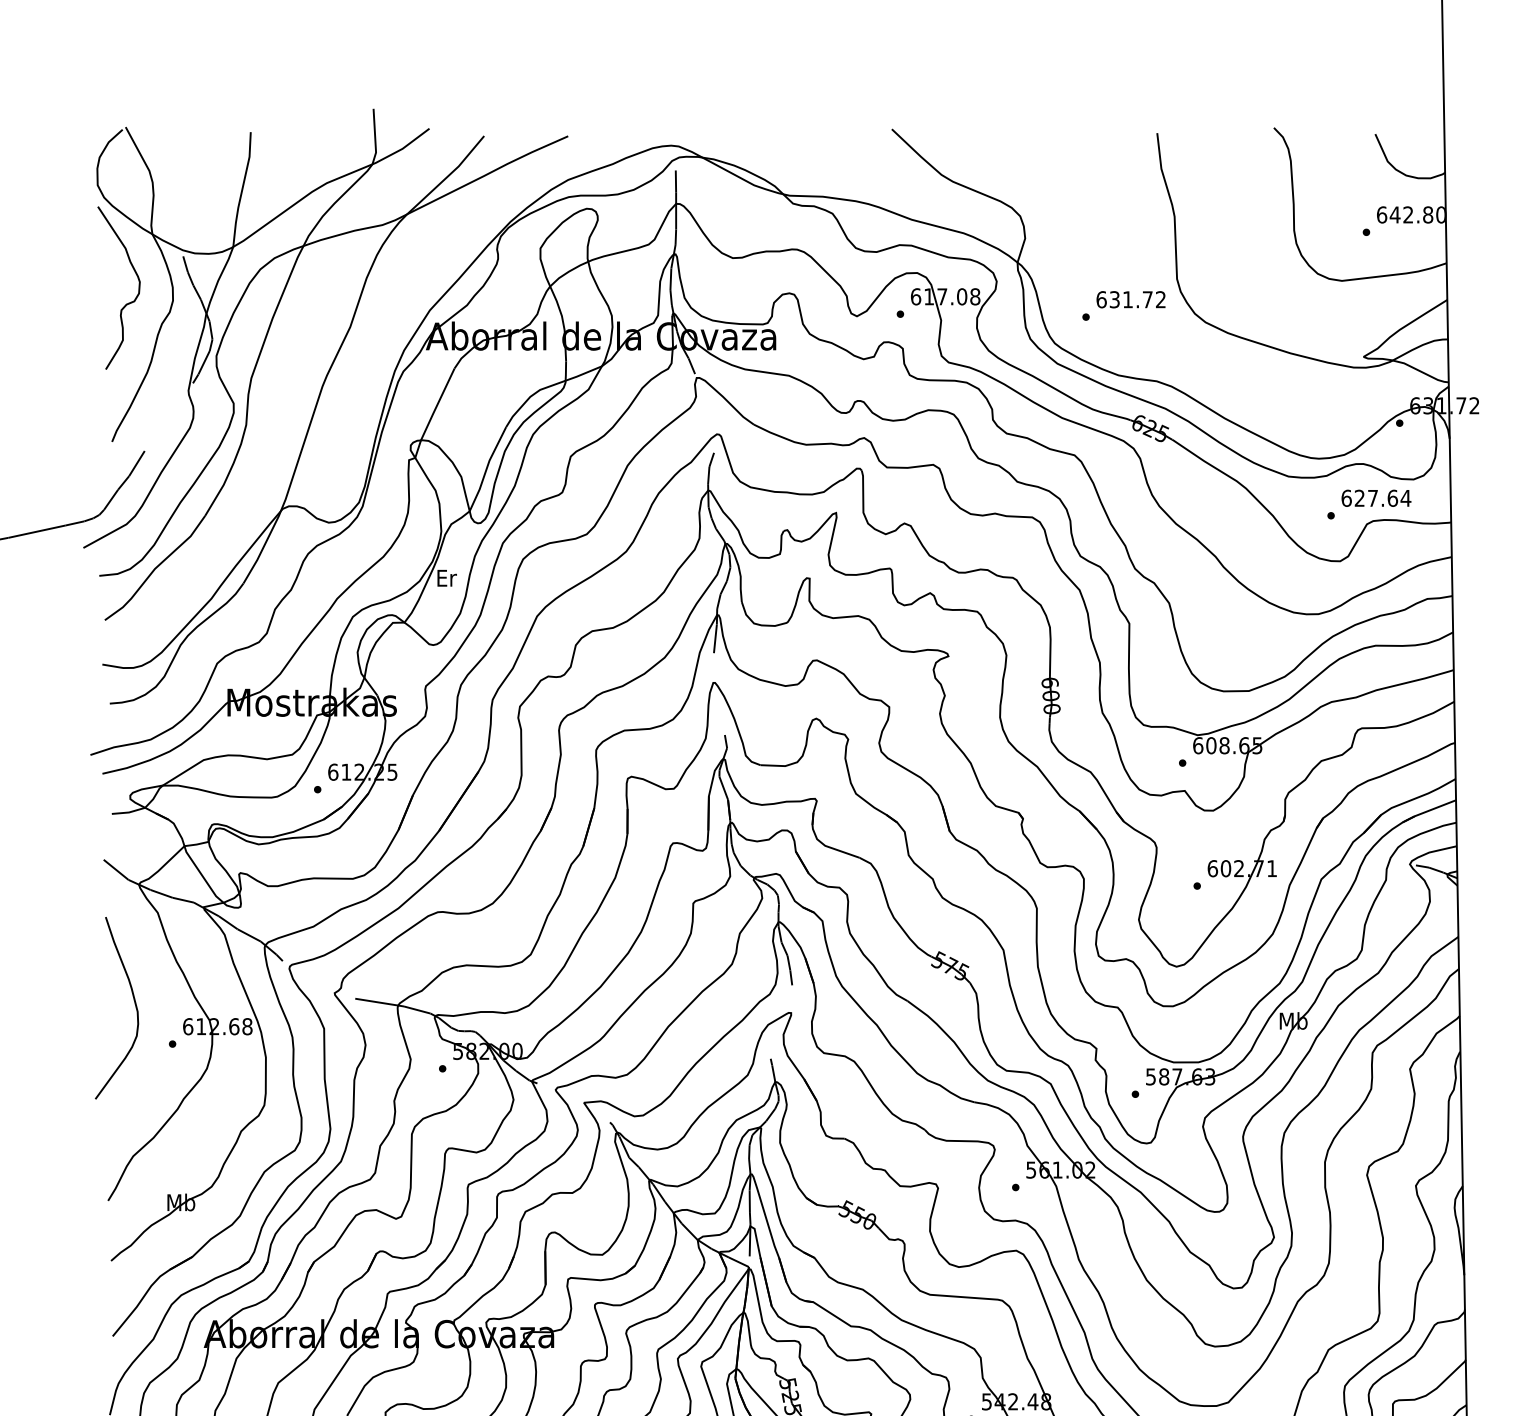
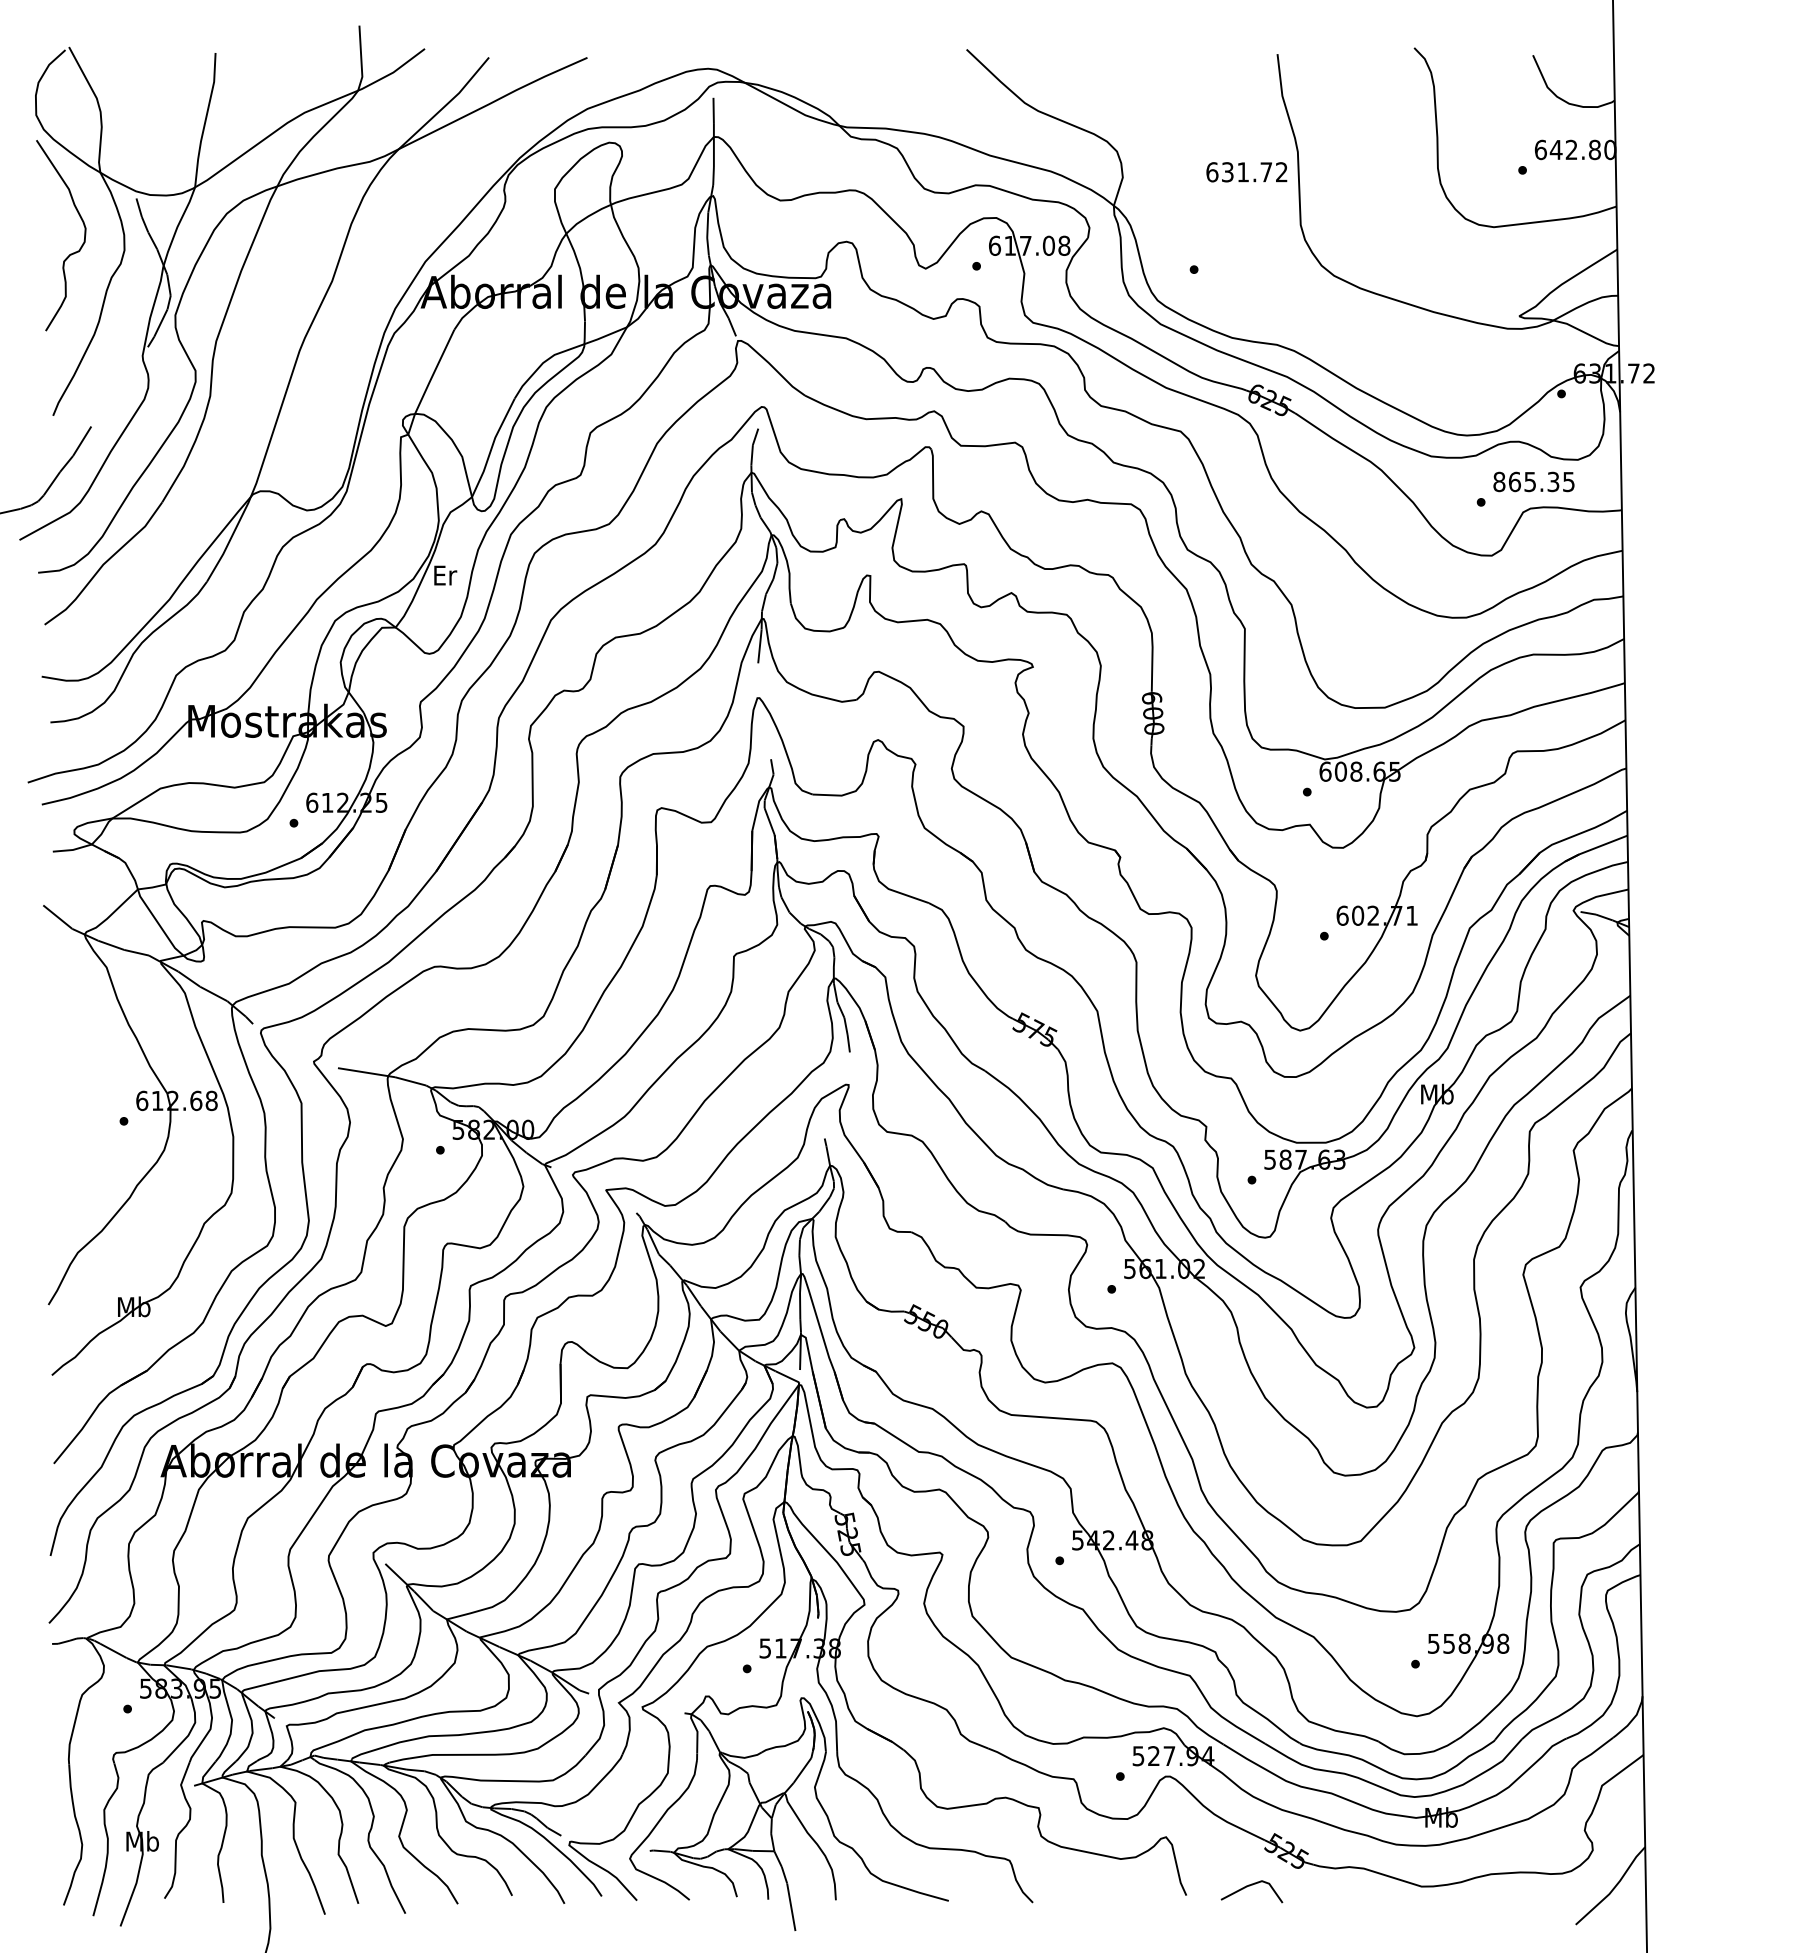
text: (1130, 299) -> (1246, 172), moved
text: (1376, 497) -> (1534, 481), 627.64 -> 865.35
curve: (134, 1004) -> (79, 1074), removed

